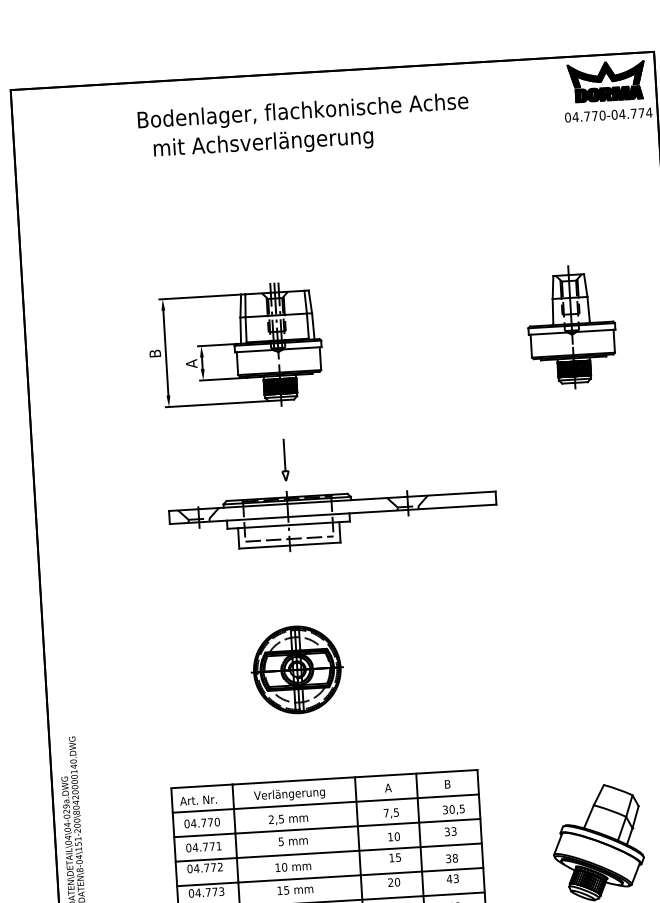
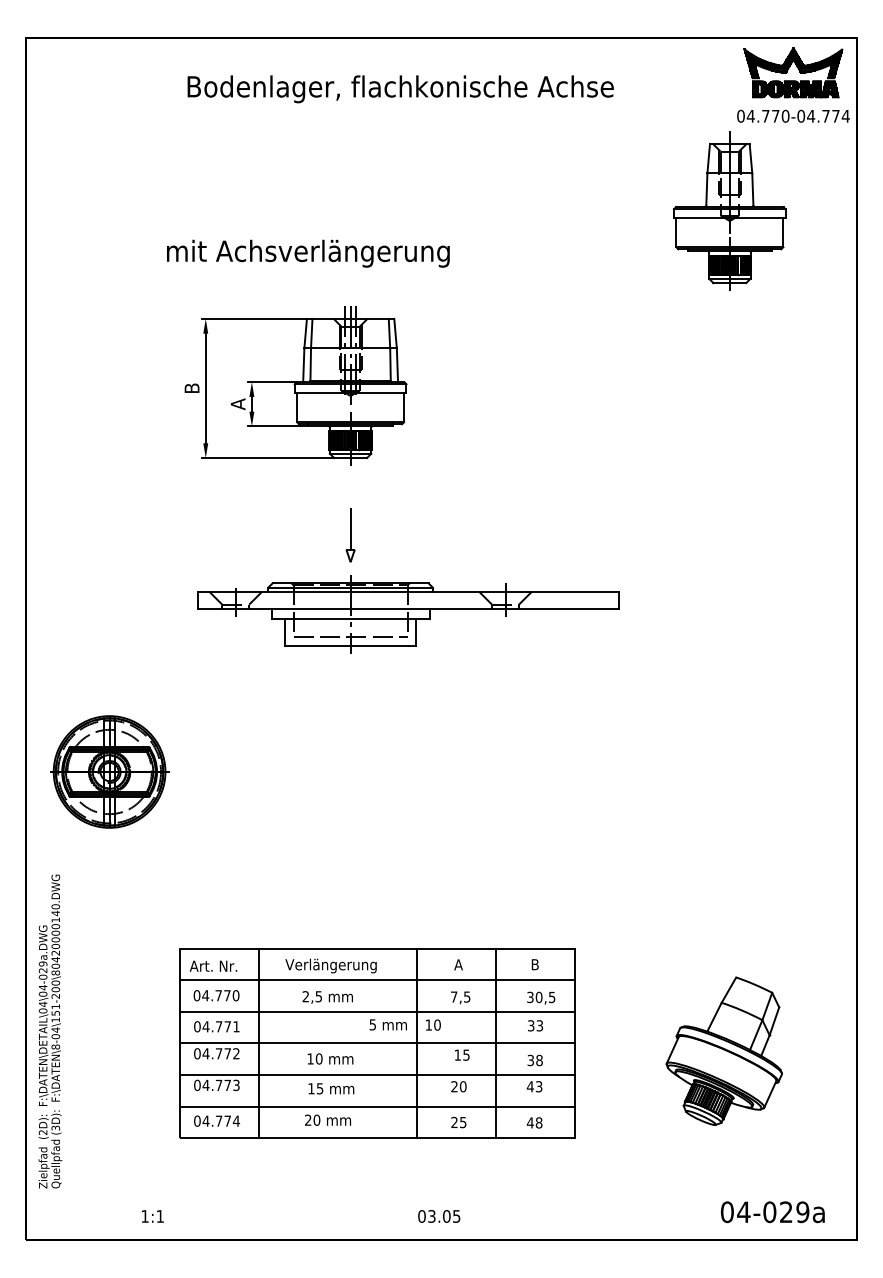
text: (263, 143) -> (308, 253), moved
part: (571, 326) -> (729, 210), moved
part: (297, 669) -> (109, 771), moved
text: (394, 836) -> (433, 1024), moved
text: (292, 840) -> (387, 1024), moved

